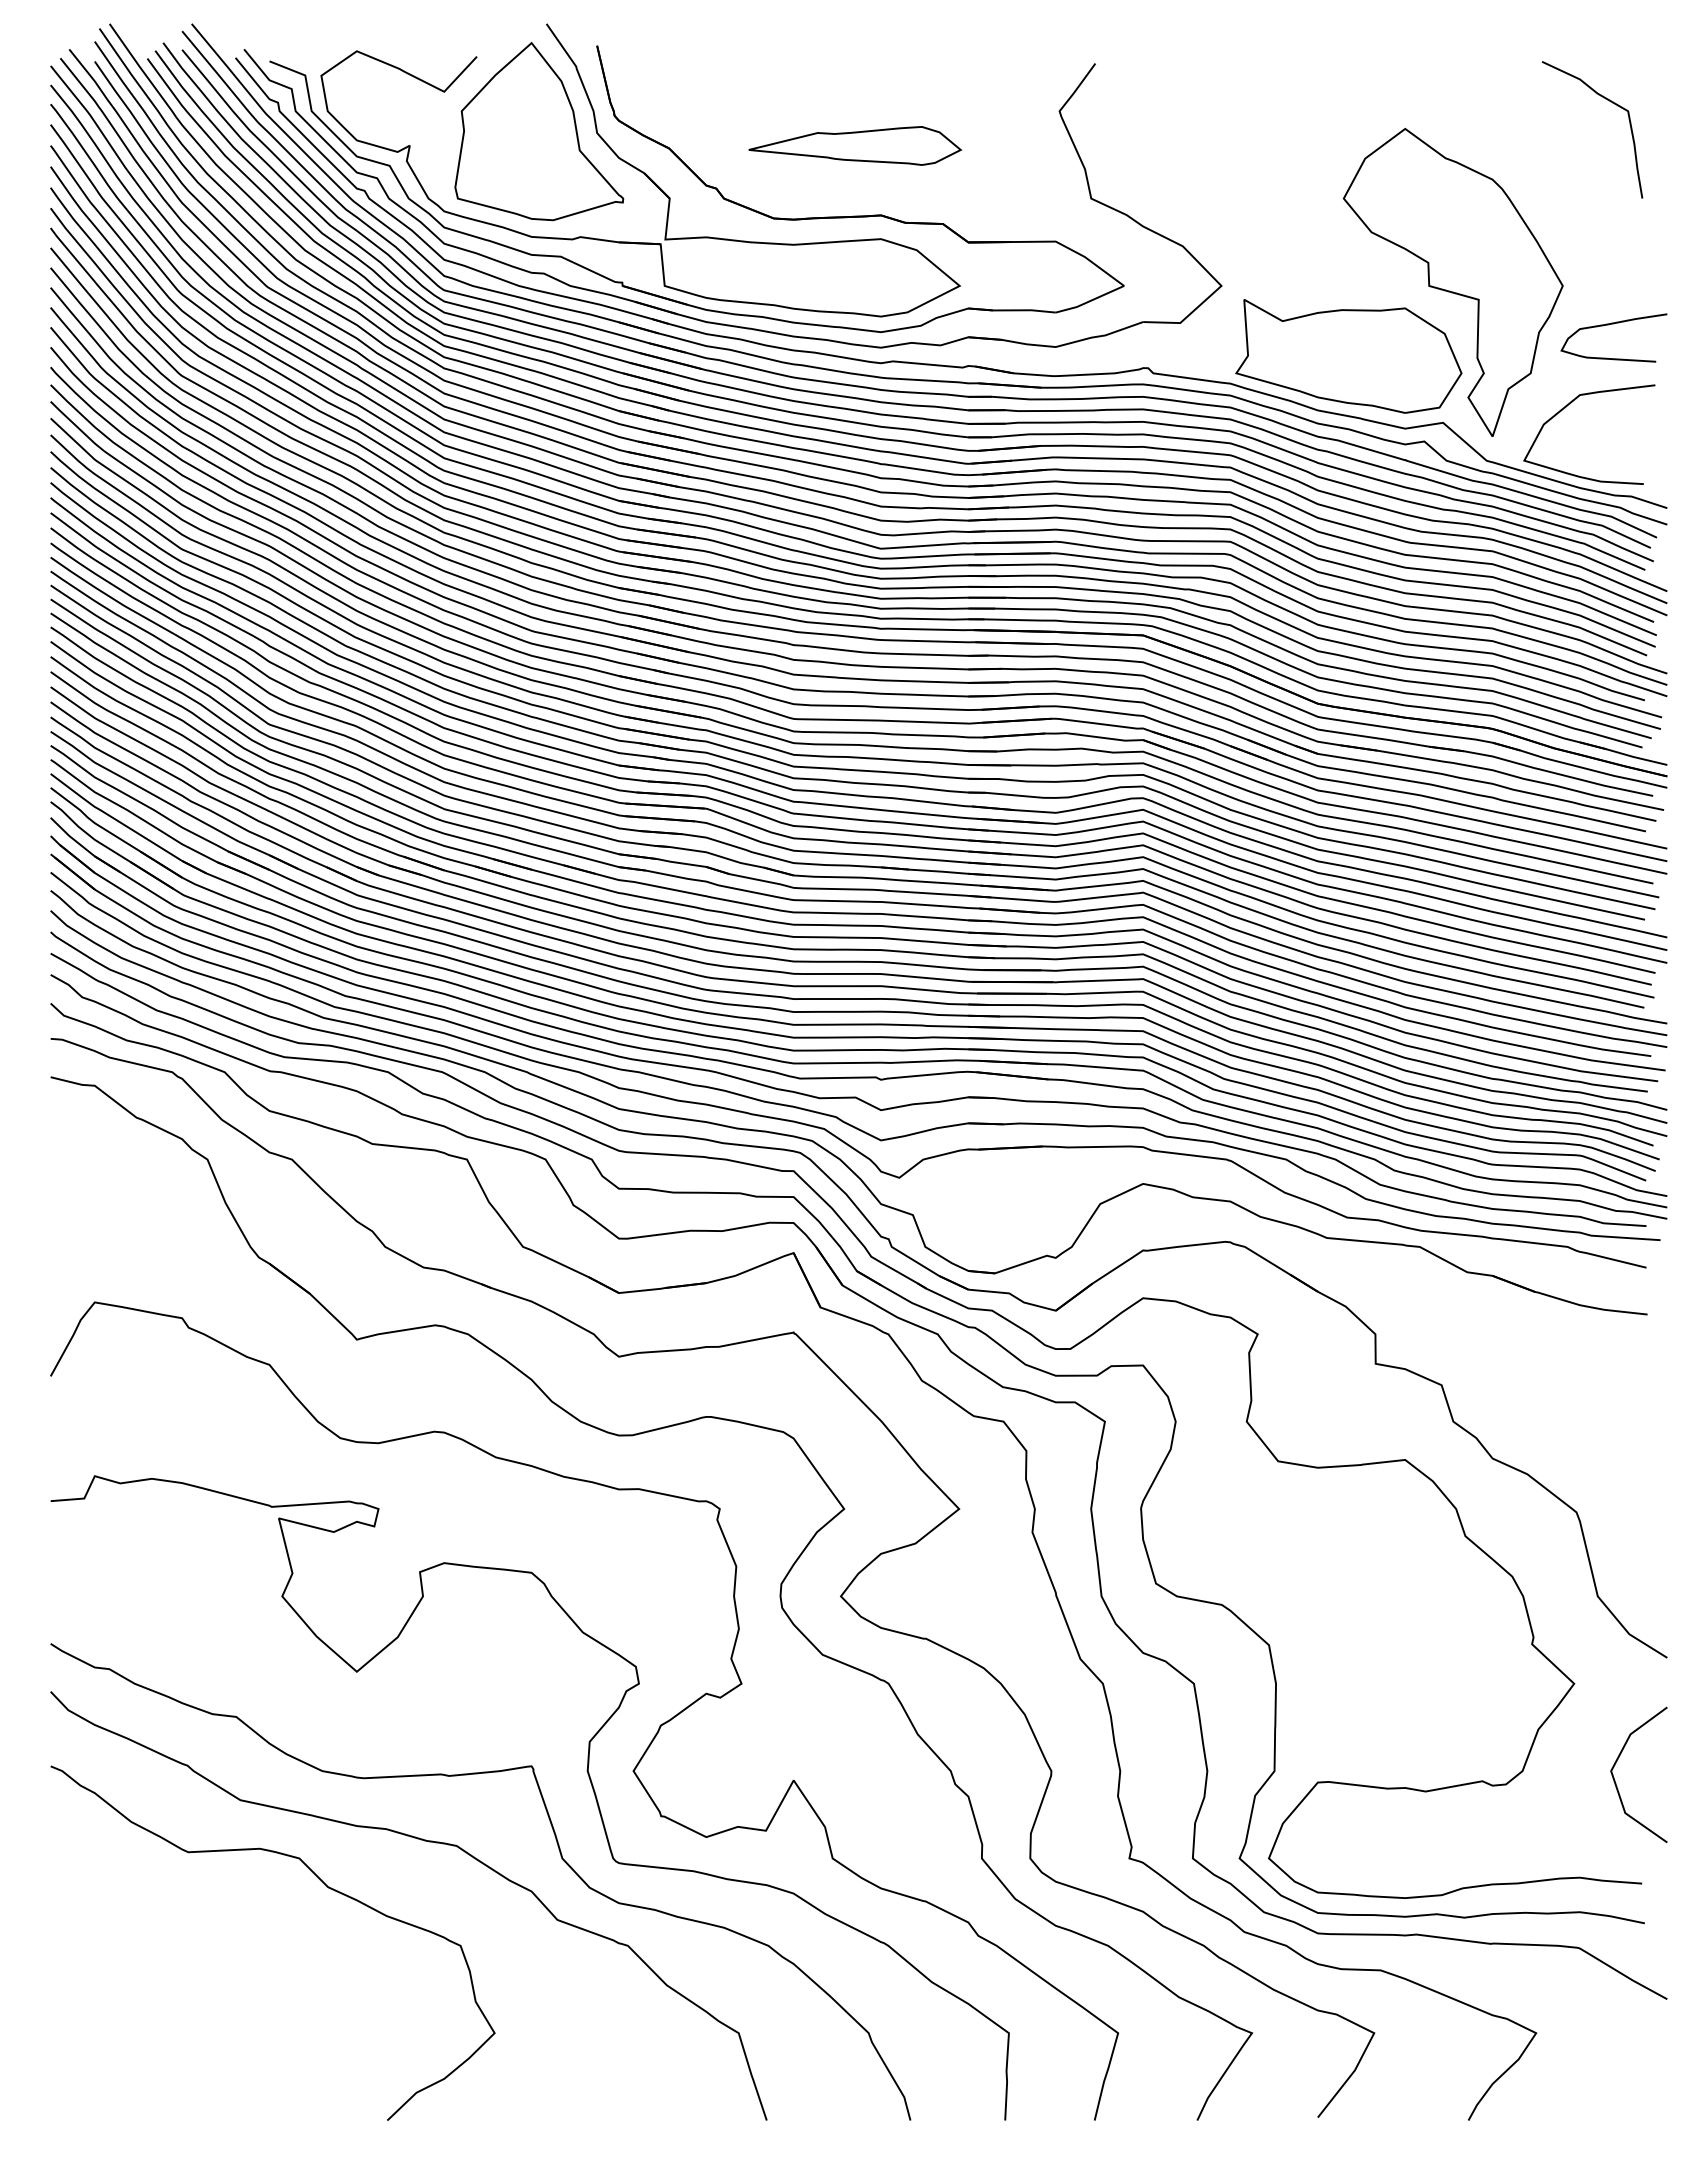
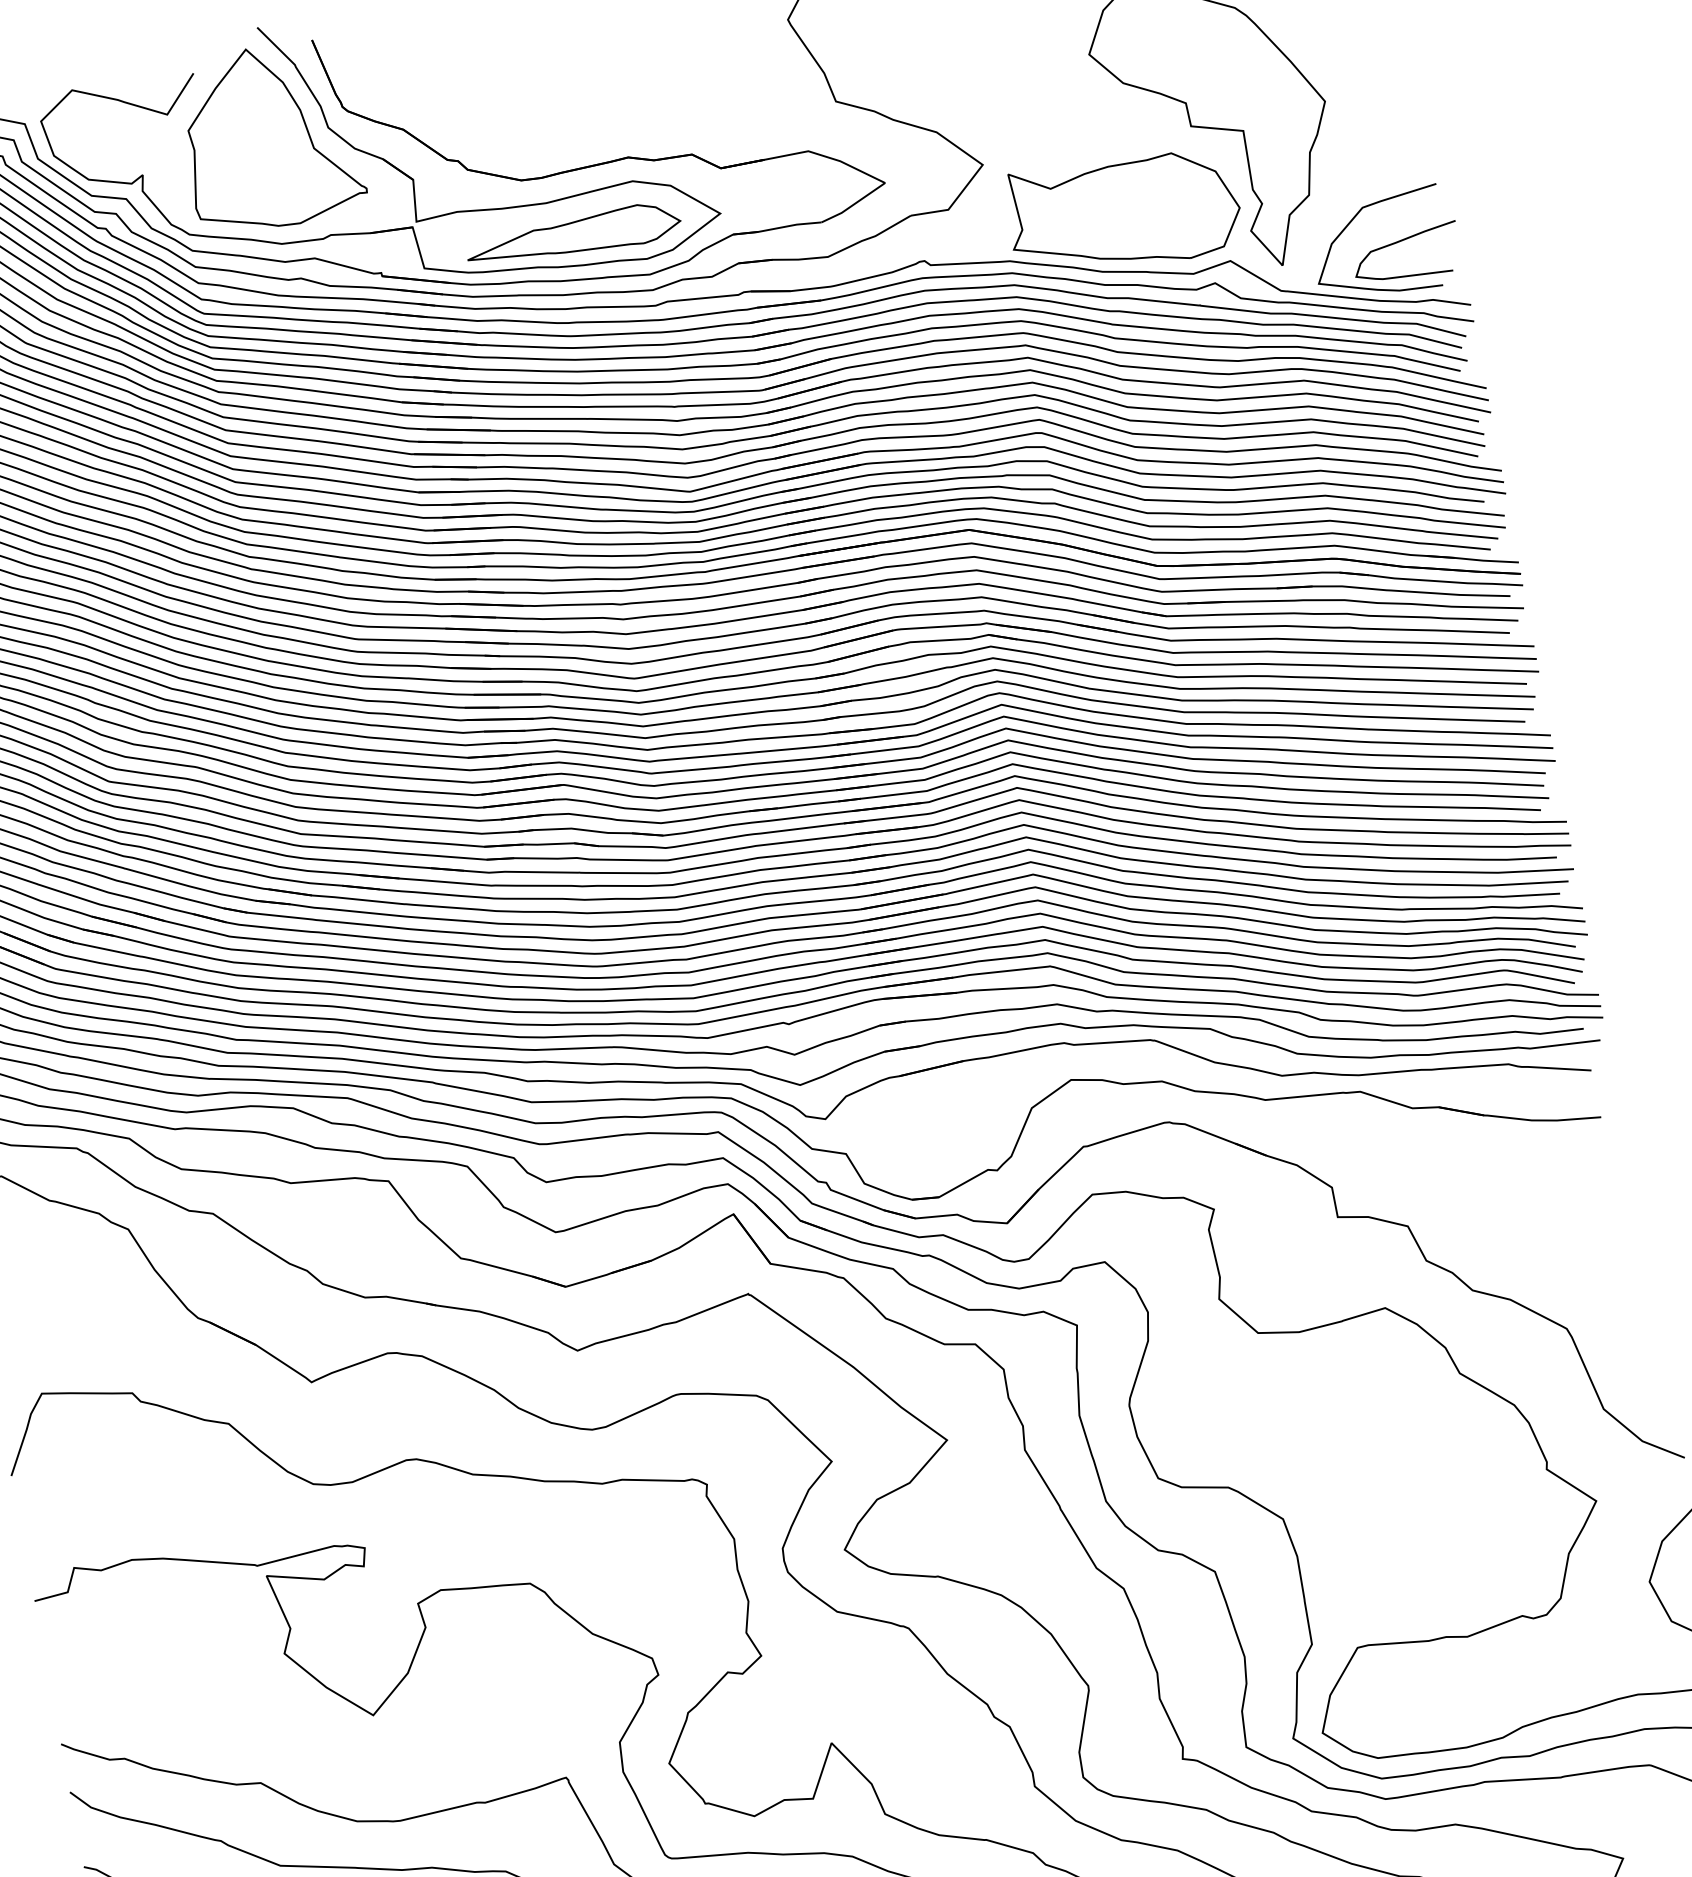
part: (855, 145) -> (573, 236), moved
curve: (1613, 324) -> (1403, 241), moved

